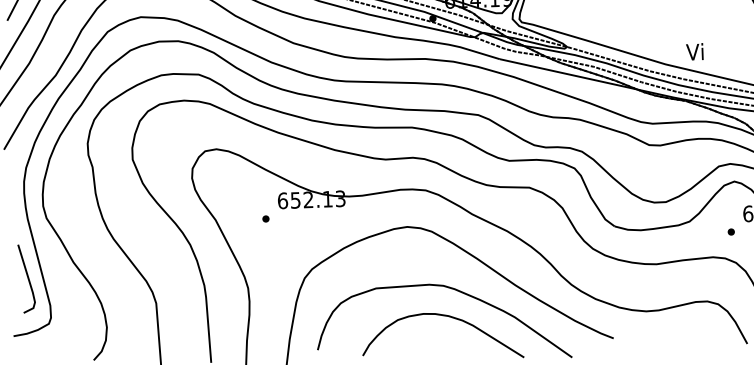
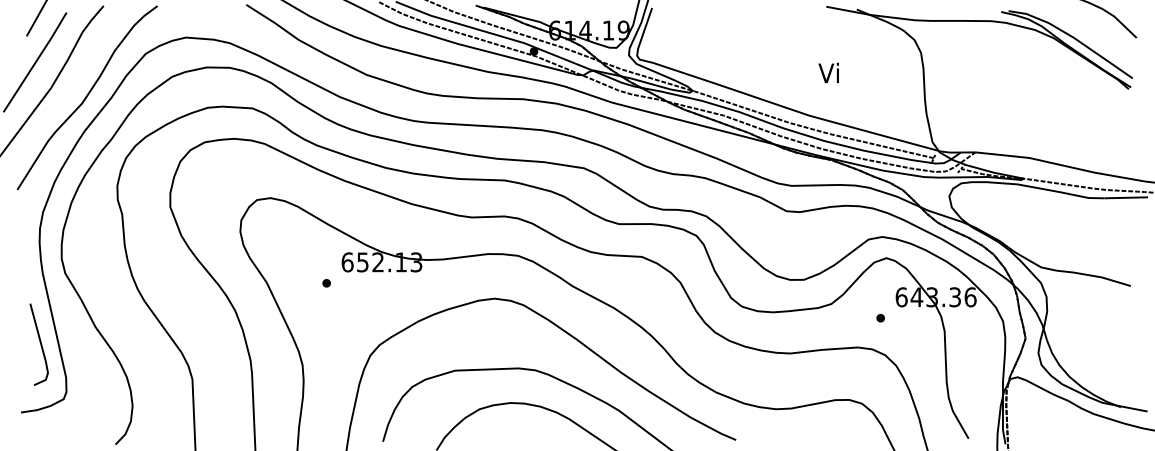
text: (694, 51) -> (828, 72), moved

